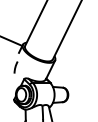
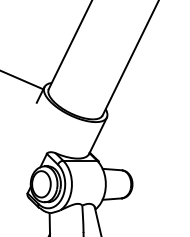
arc: (15, 67) -> (30, 131), removed

